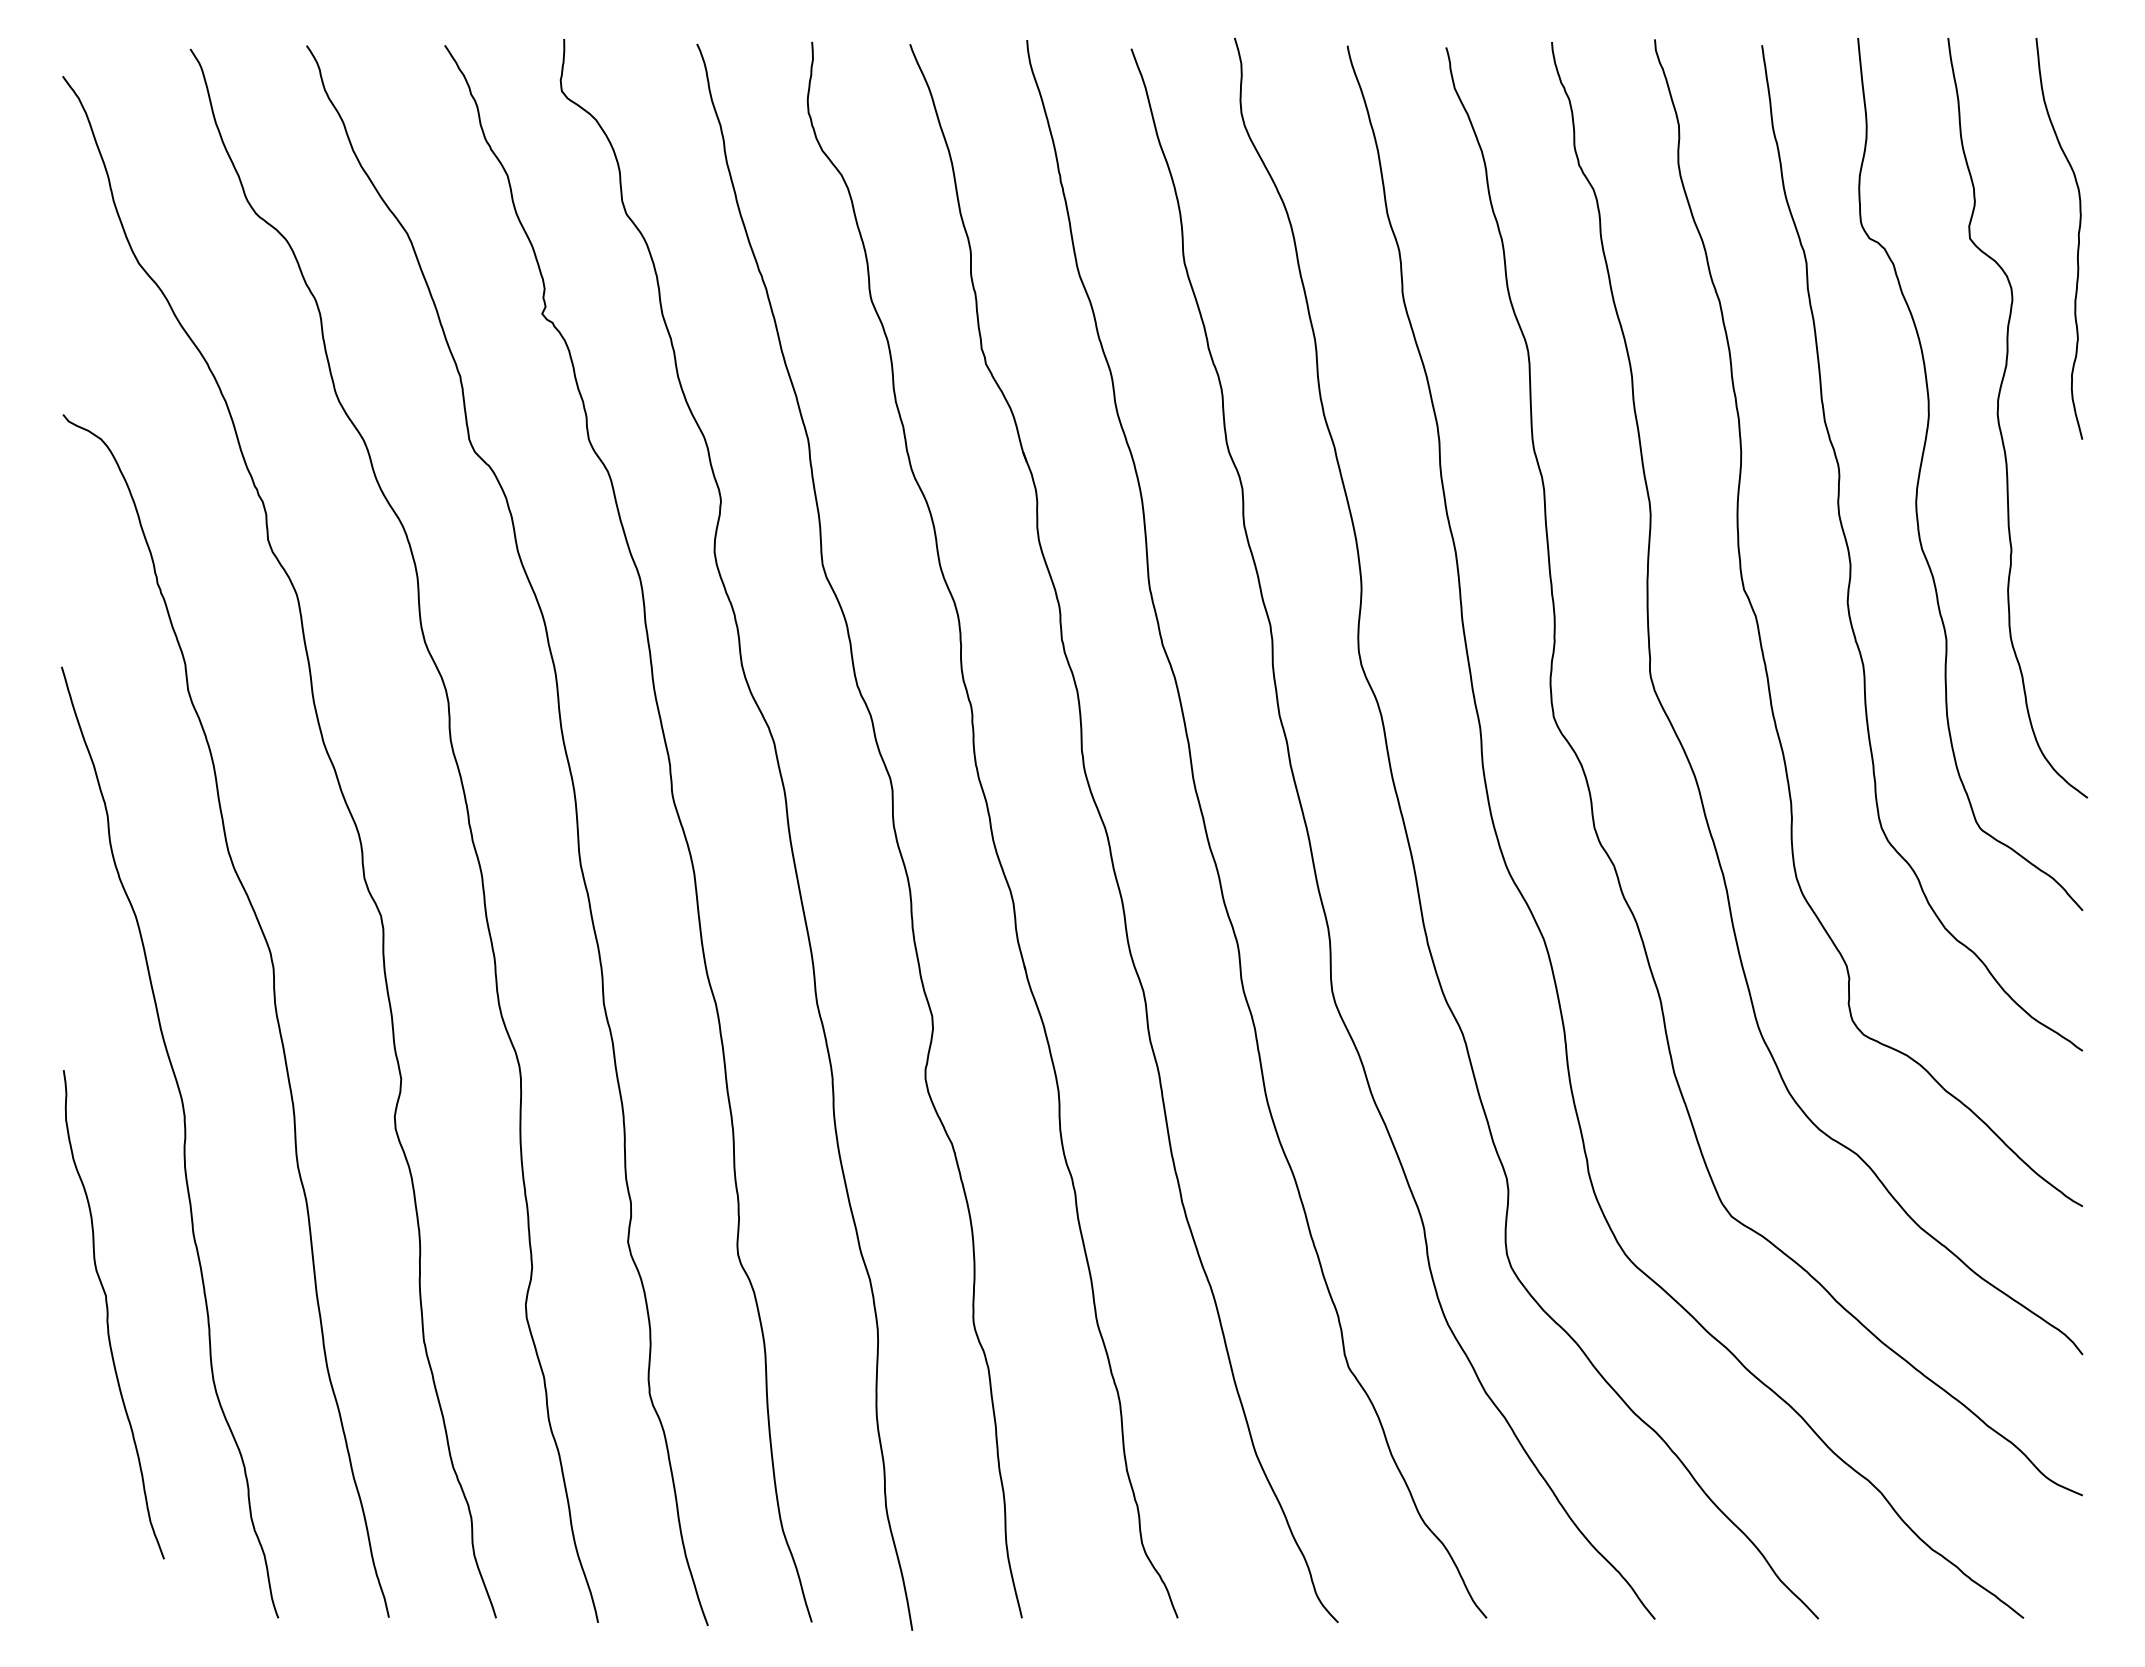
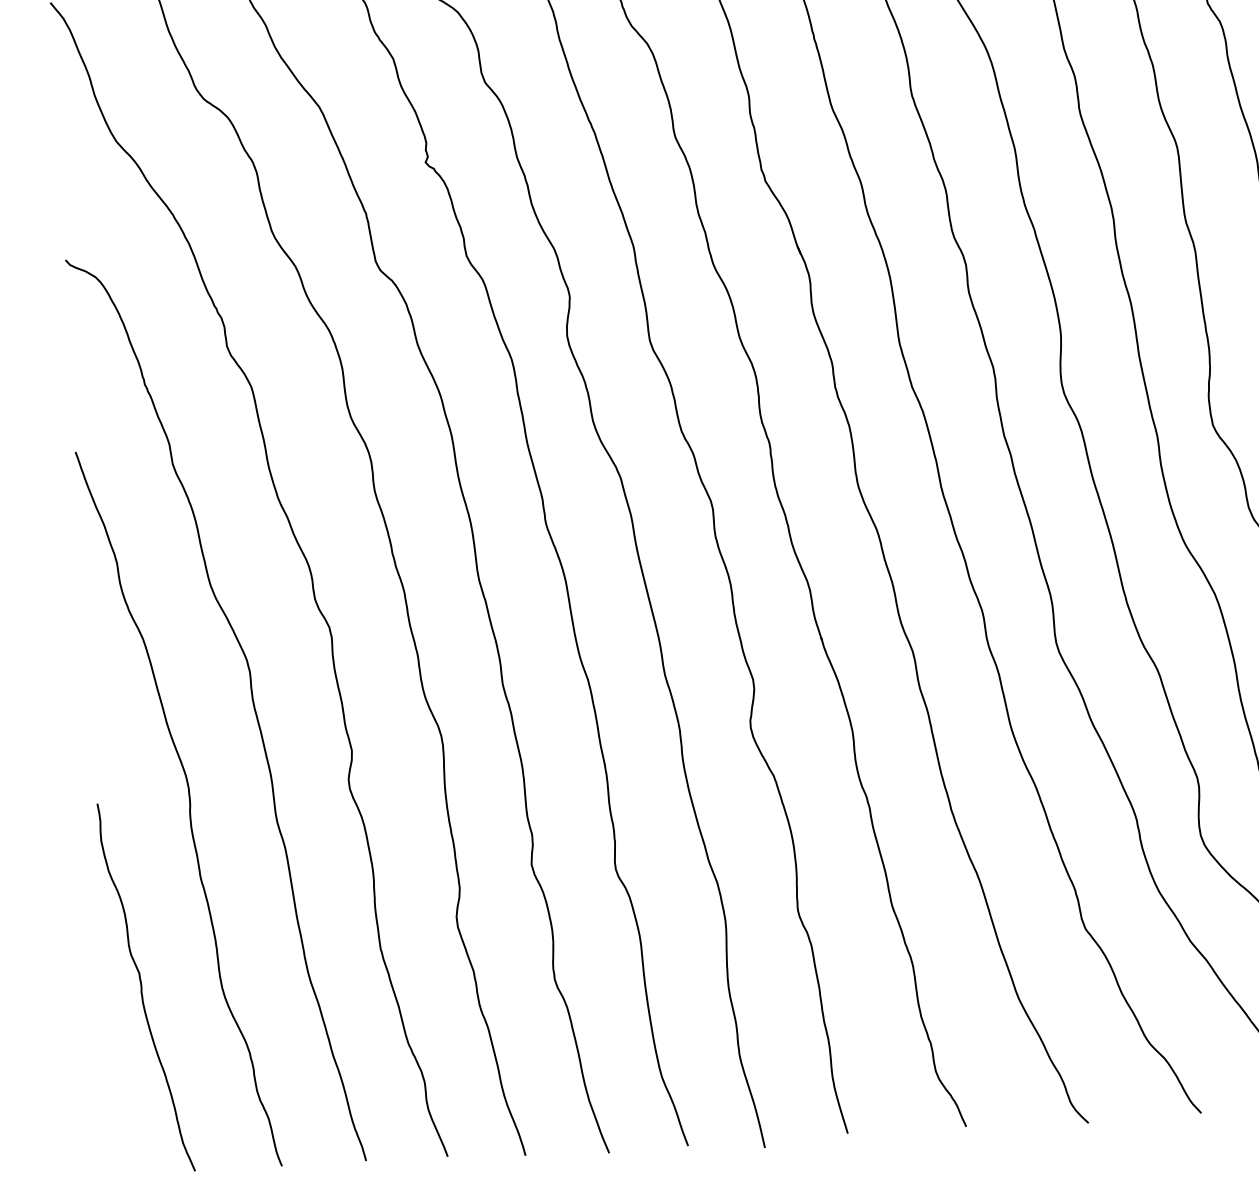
curve: (108, 1314) -> (142, 987), moved

